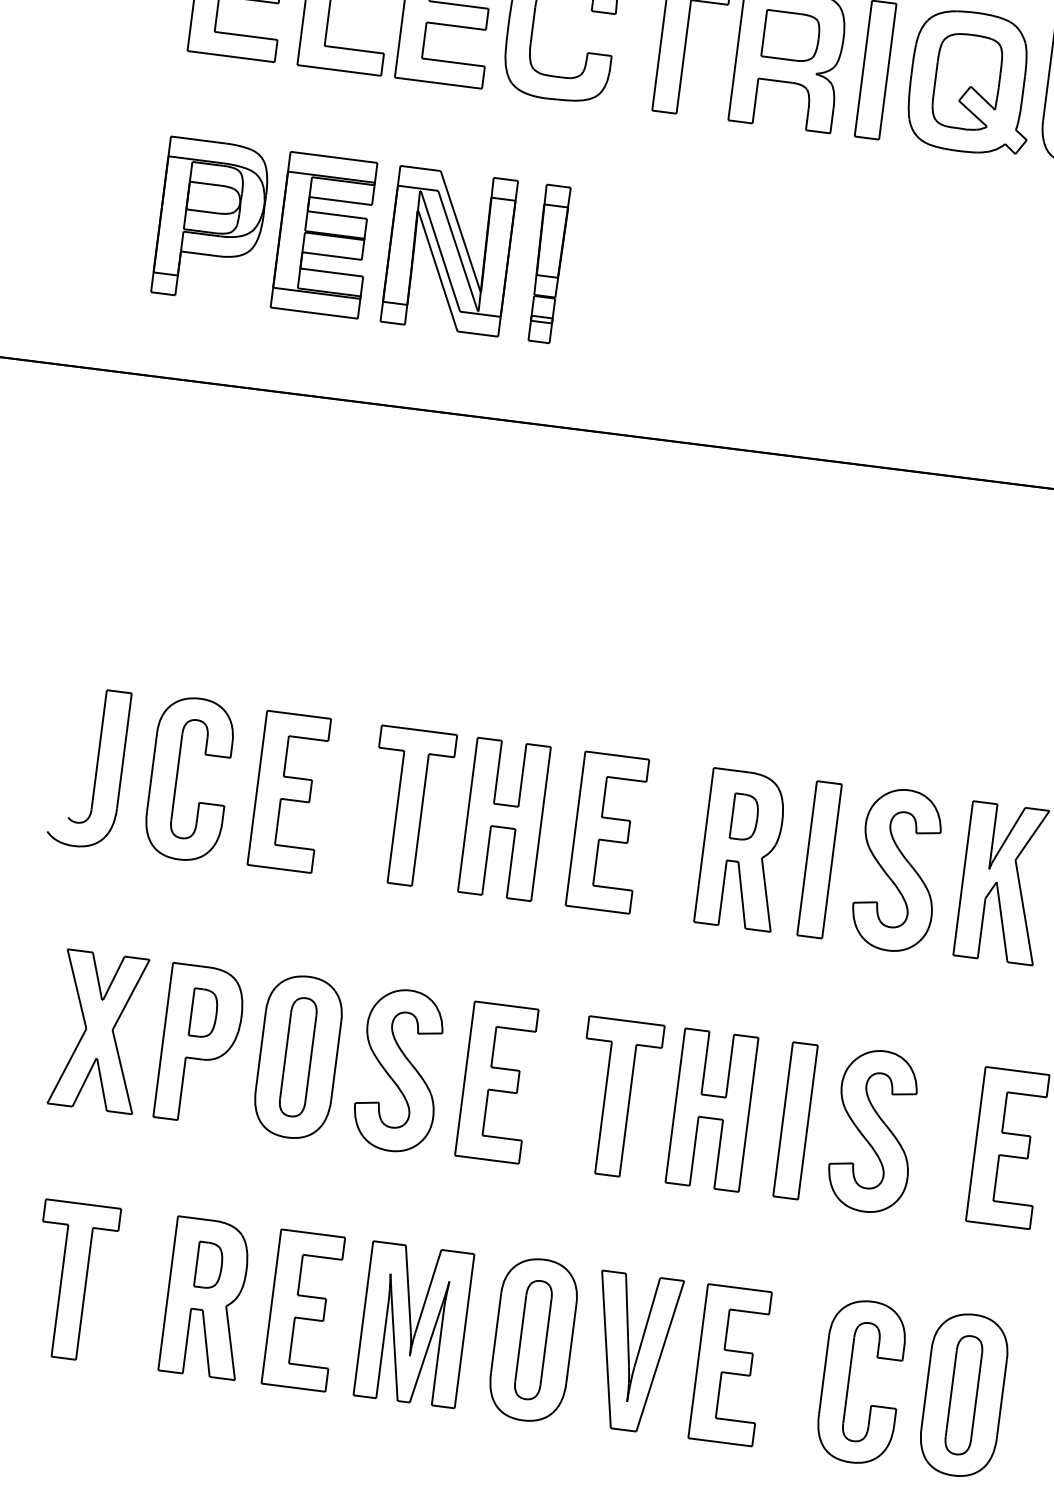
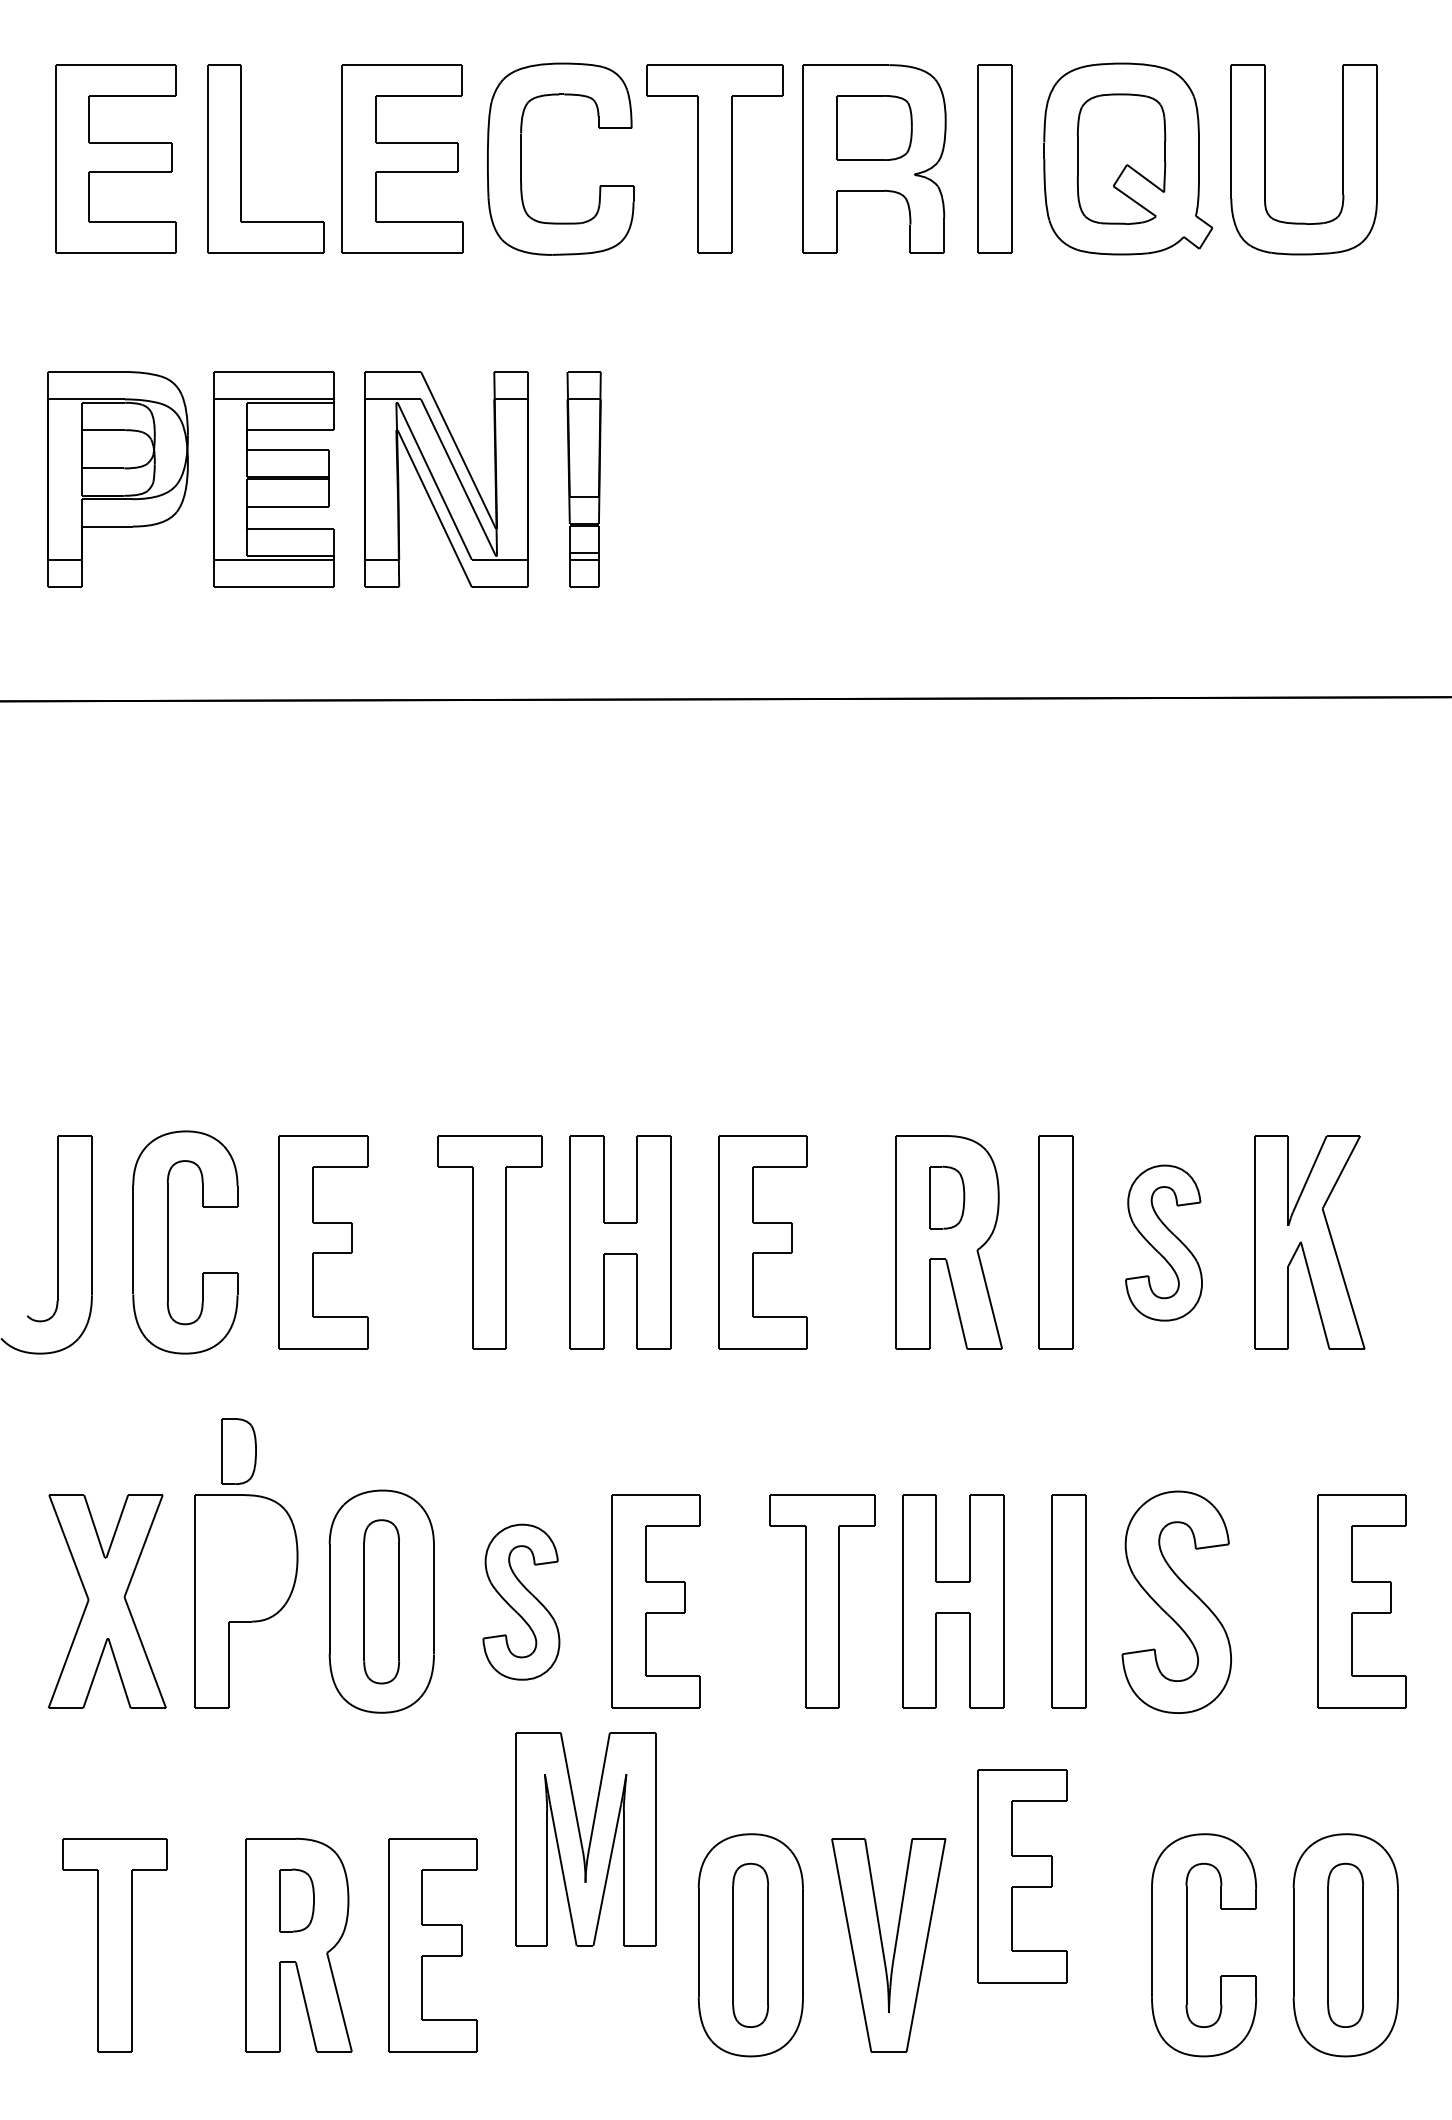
part: (897, 869) -> (1163, 1242), size x0.7
part: (203, 1013) -> (238, 1451), moved
part: (399, 1070) -> (521, 1601), size x0.7
part: (413, 1324) -> (585, 1839), moved
part: (730, 1365) -> (1022, 1876), moved

